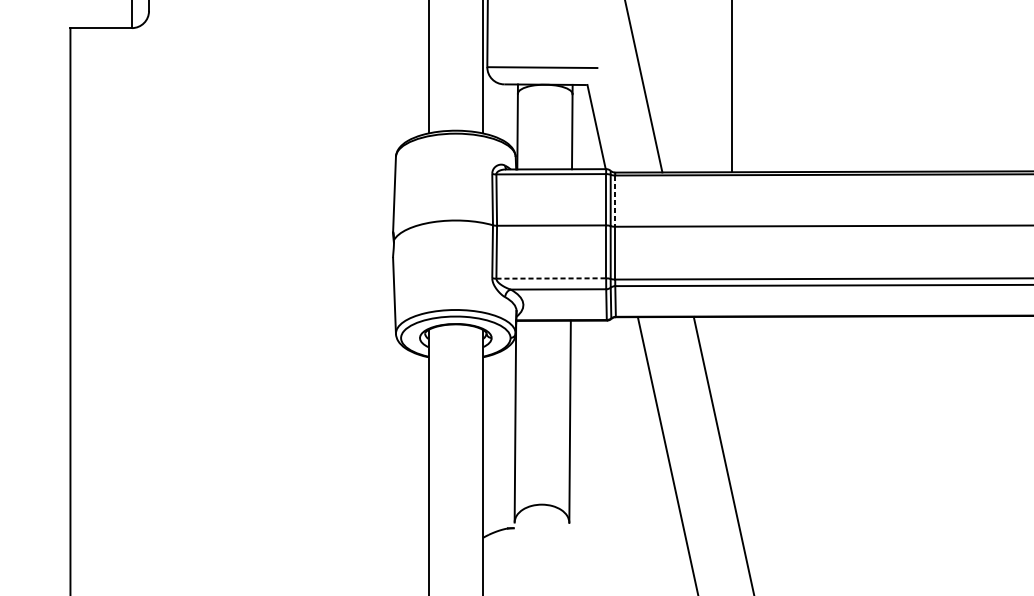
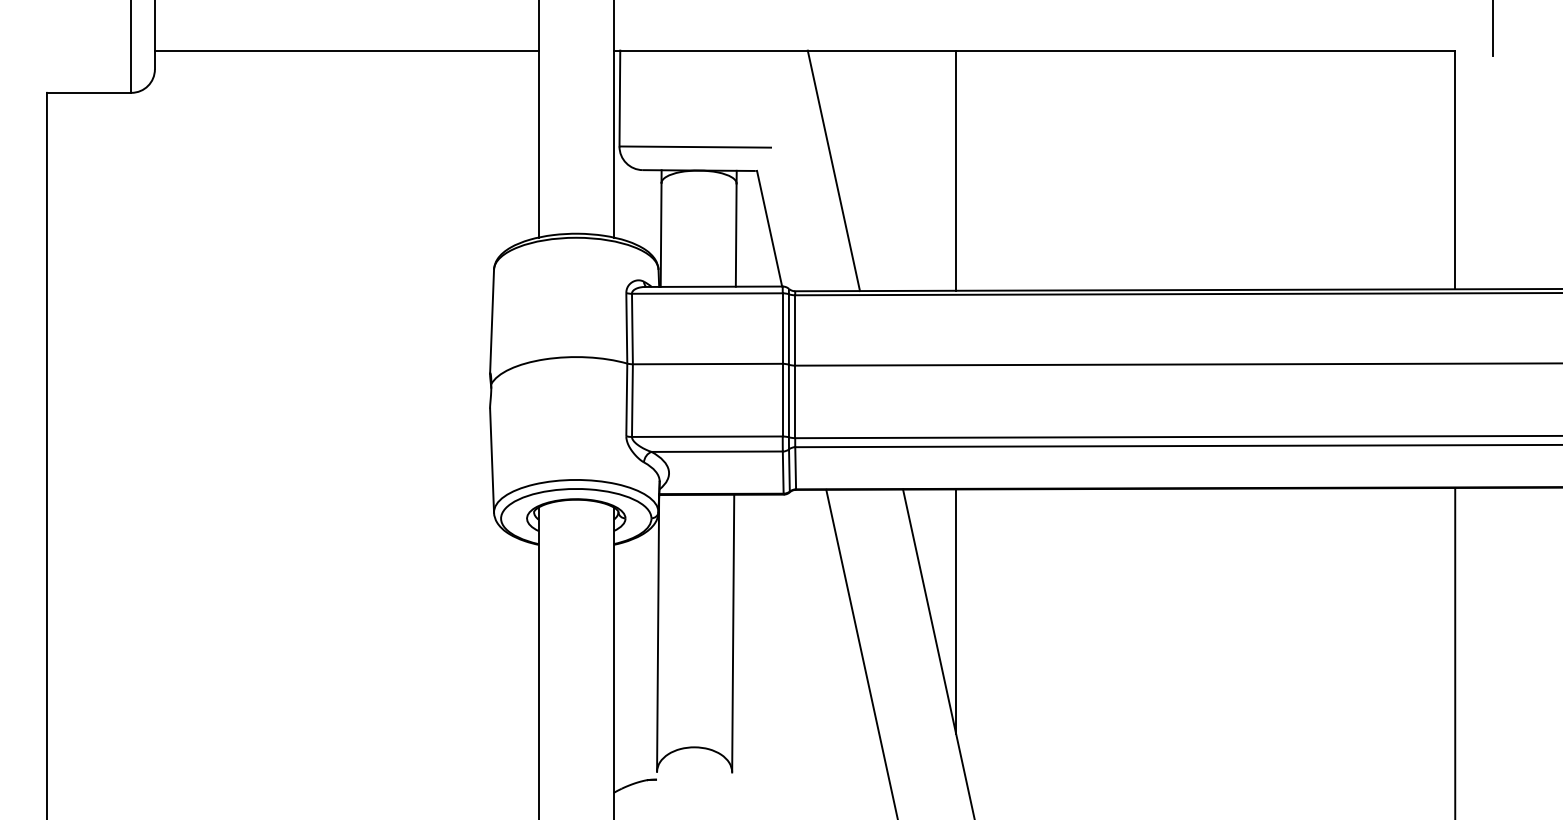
line: (615, 201) -> (795, 330), dashed -> solid
line: (551, 278) -> (707, 436), dashed -> solid
line: (732, 405) -> (956, 611), added

